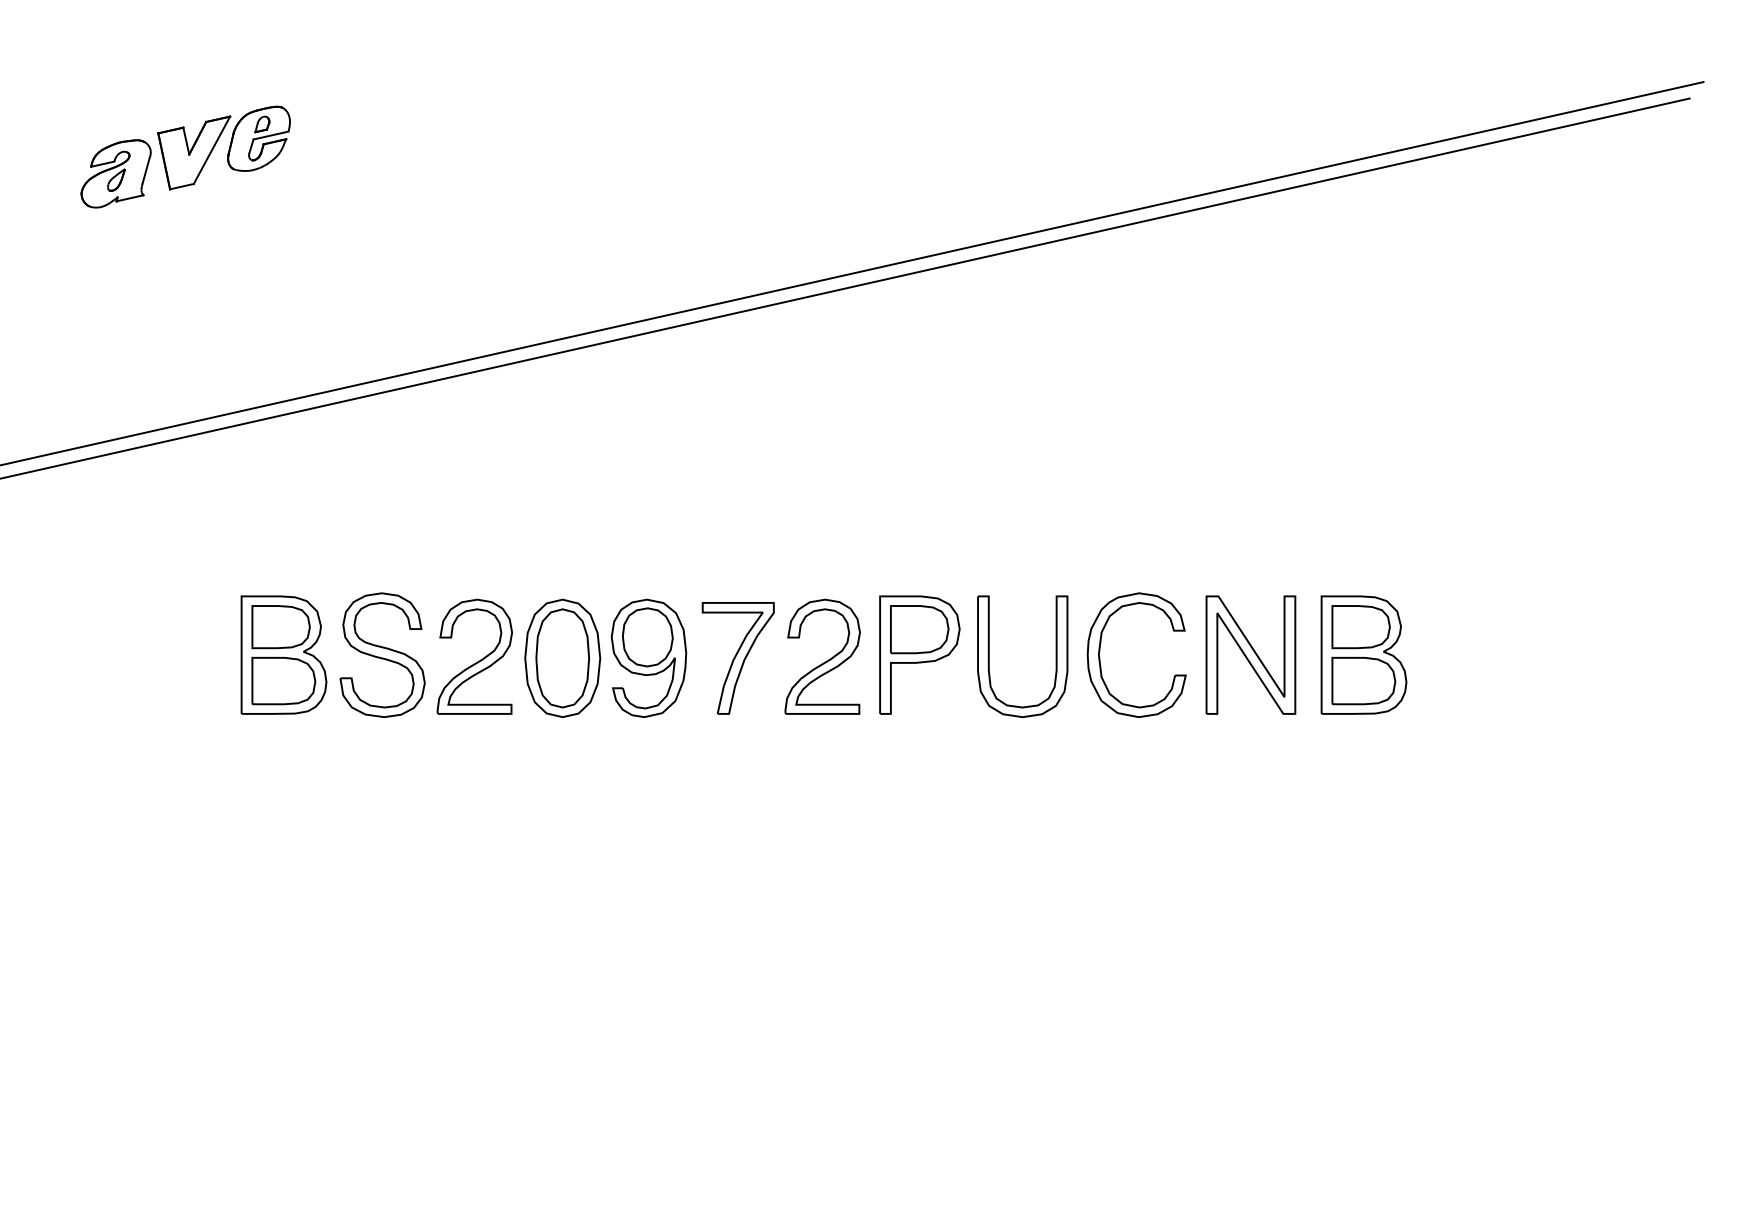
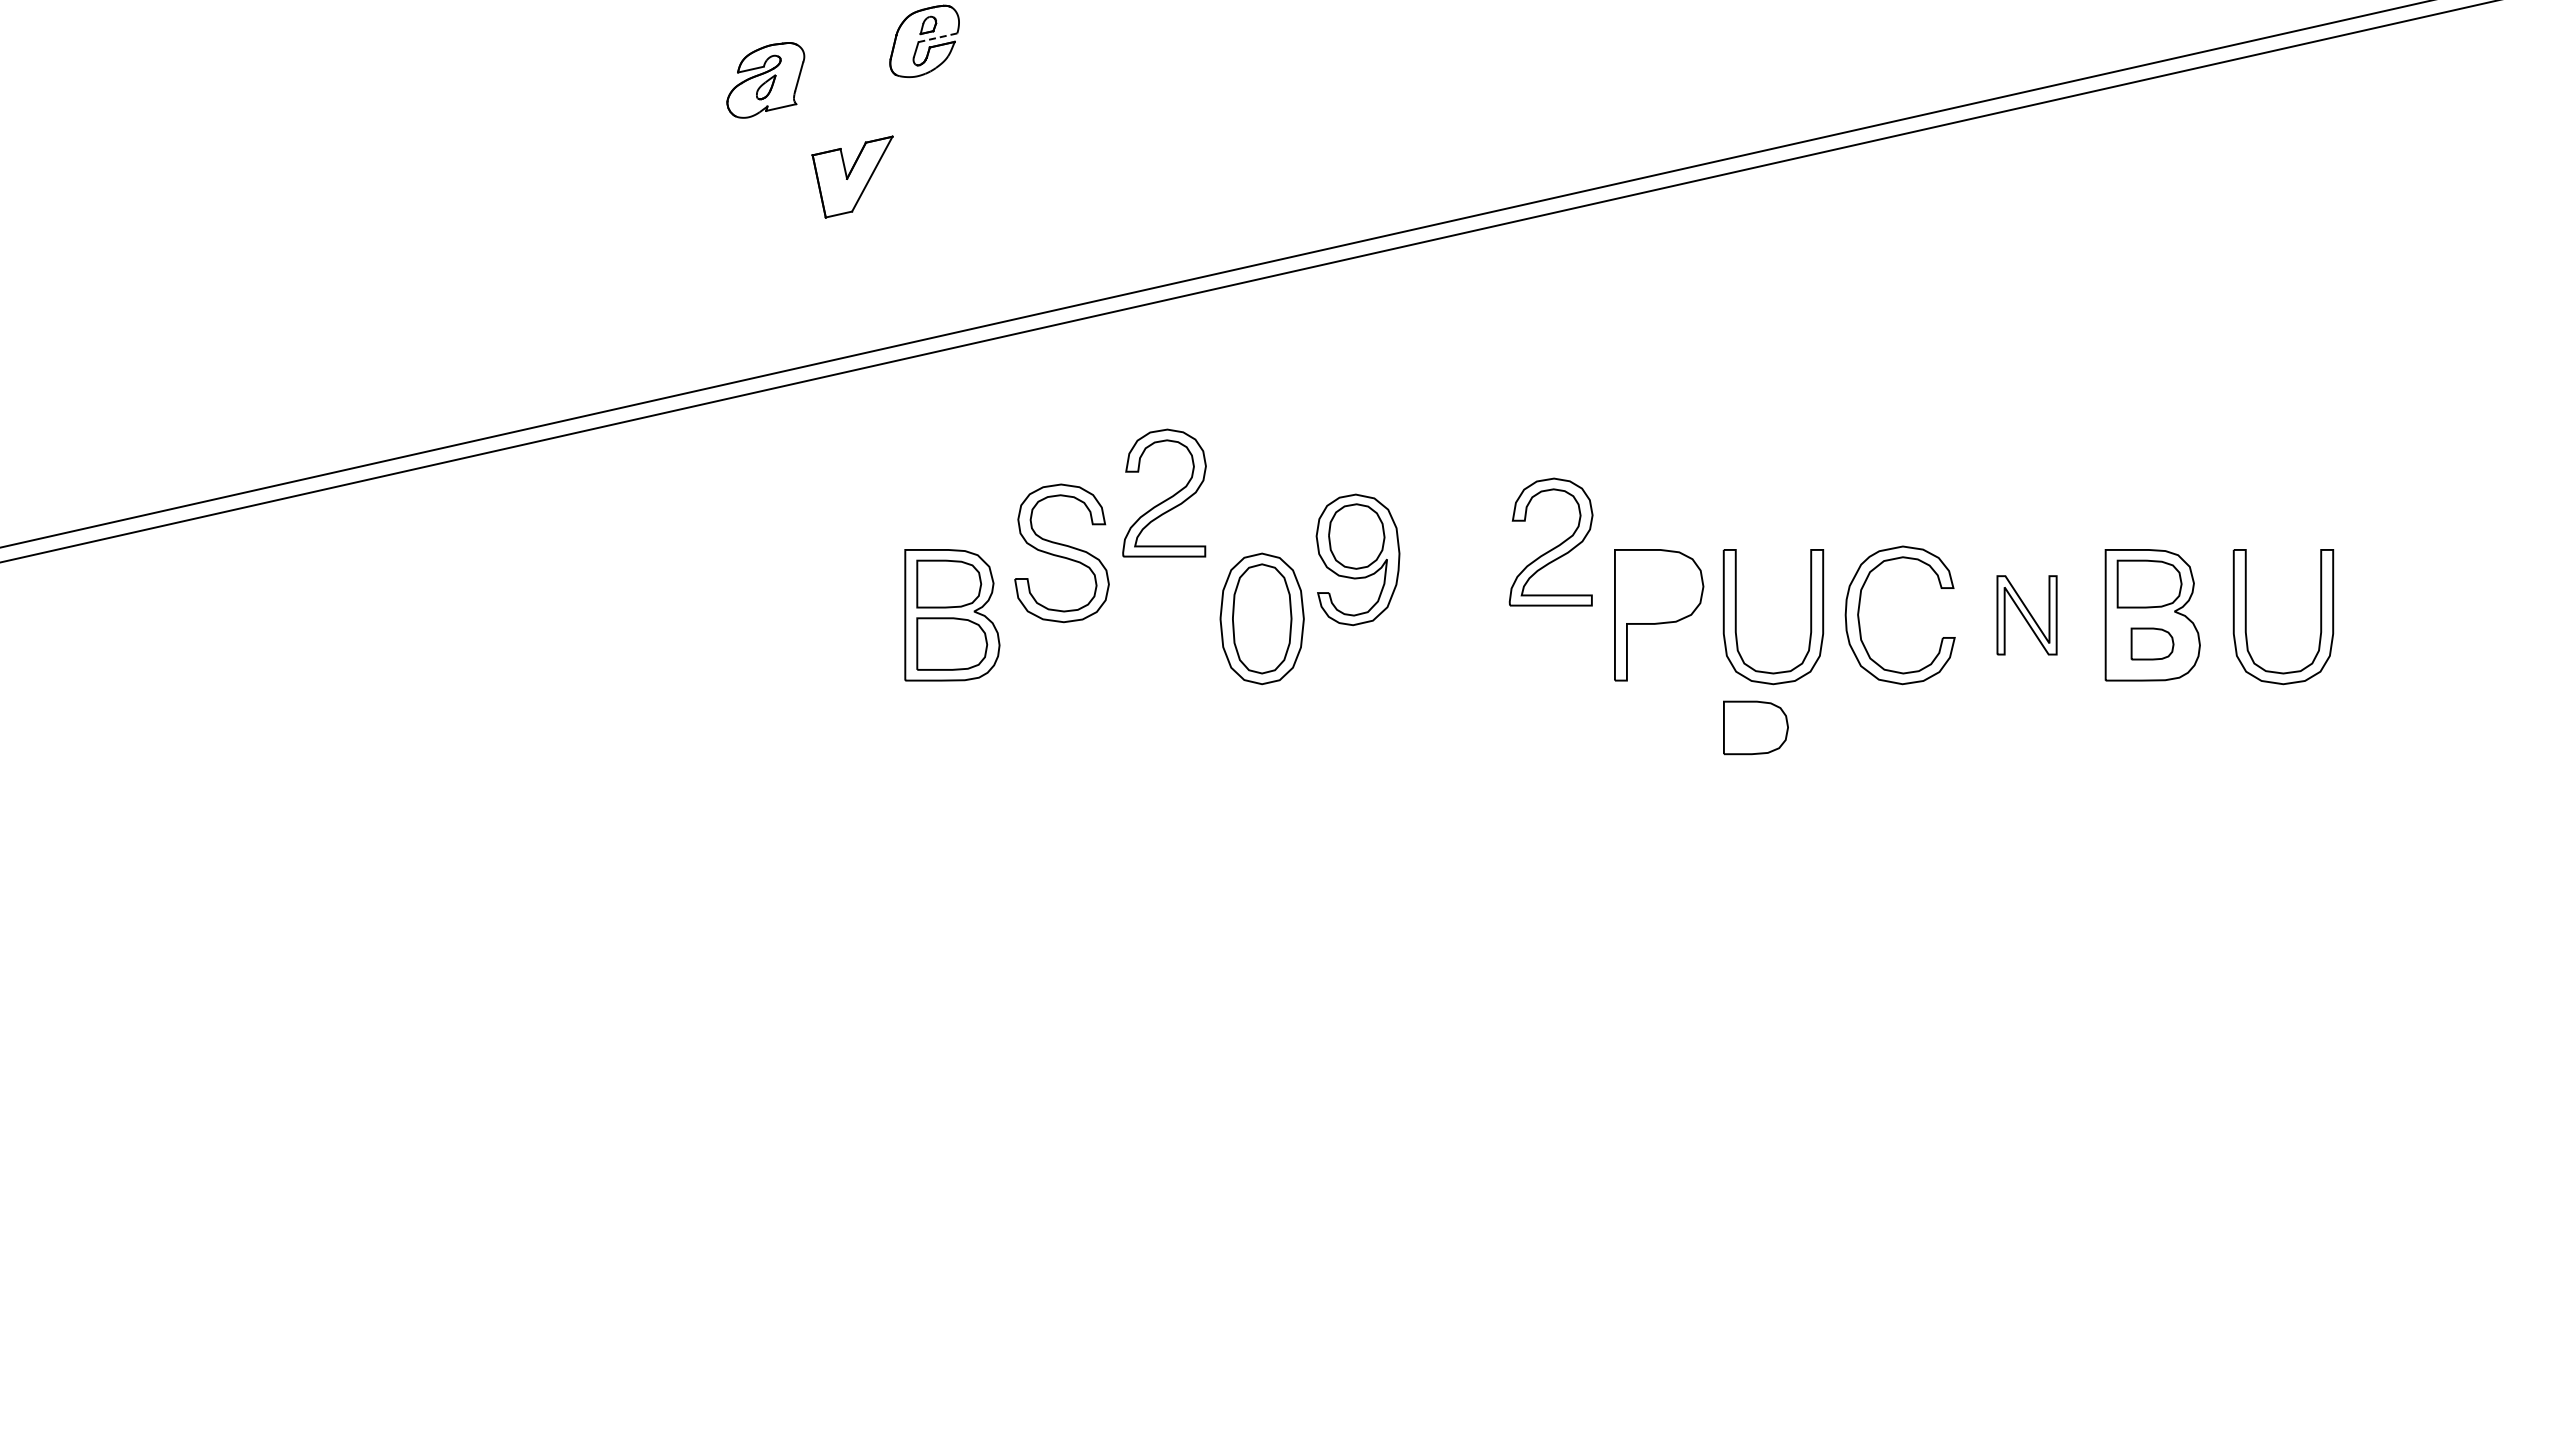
line: (270, 135) -> (937, 37), solid -> dashed
part: (194, 152) -> (852, 176), moved
part: (919, 629) -> (1755, 727), moved
part: (382, 655) -> (1061, 553), moved
part: (1250, 655) -> (2026, 615), size x0.6
part: (1448, 657) -> (2246, 617), added
part: (648, 658) -> (1357, 559), moved
part: (738, 658) -> (1457, 618), removed
part: (478, 660) -> (1168, 497), moved
part: (824, 661) -> (1553, 547), moved
part: (1363, 680) -> (2152, 643), size x0.6

